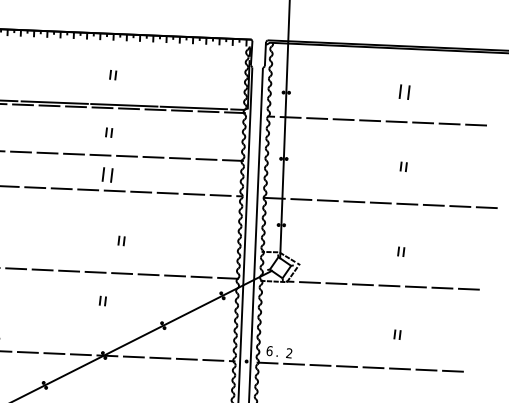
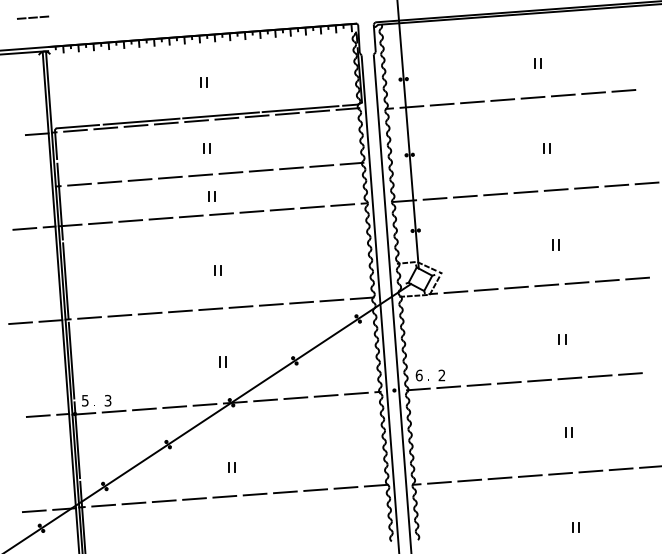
part: (404, 92) -> (537, 63), size x0.62
part: (107, 174) -> (211, 196), size x0.62
part: (121, 241) -> (217, 270), moved
part: (102, 300) -> (222, 361), moved

